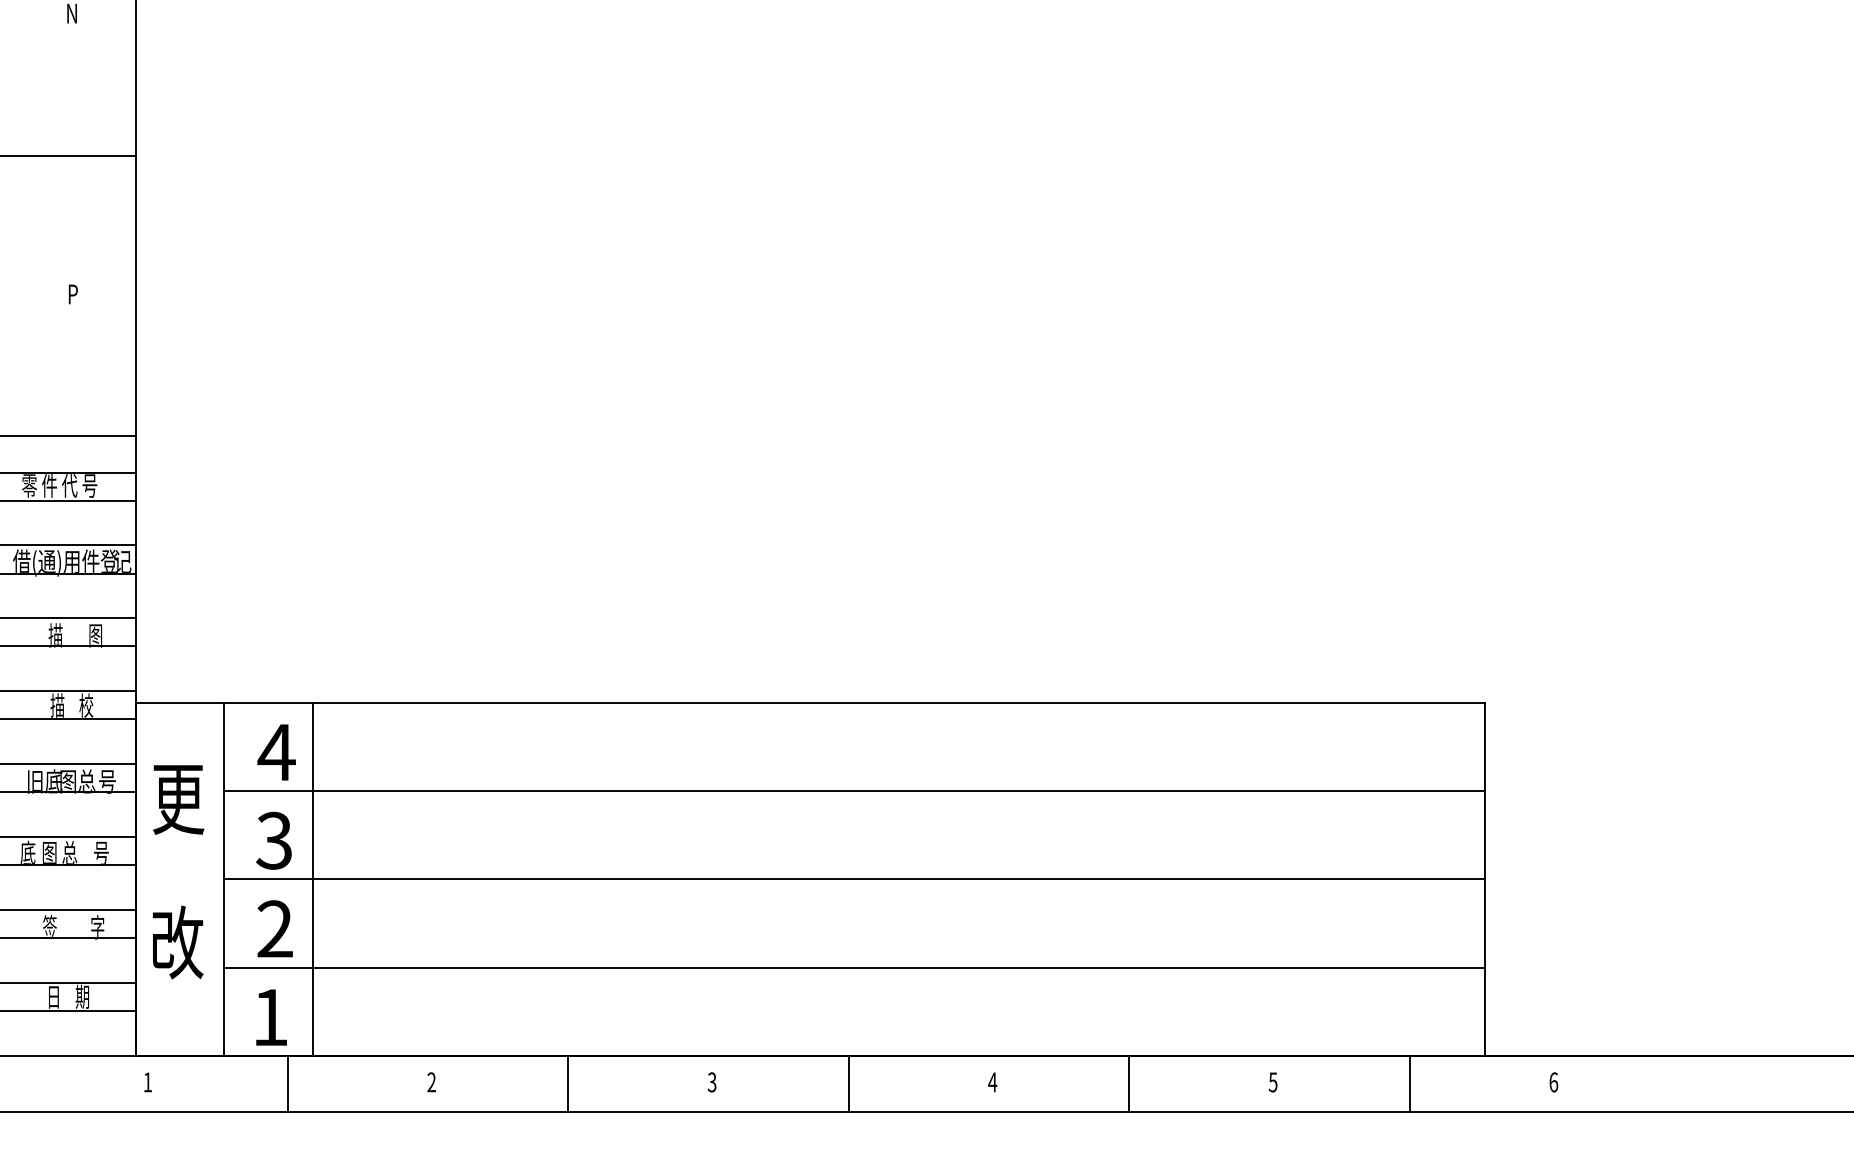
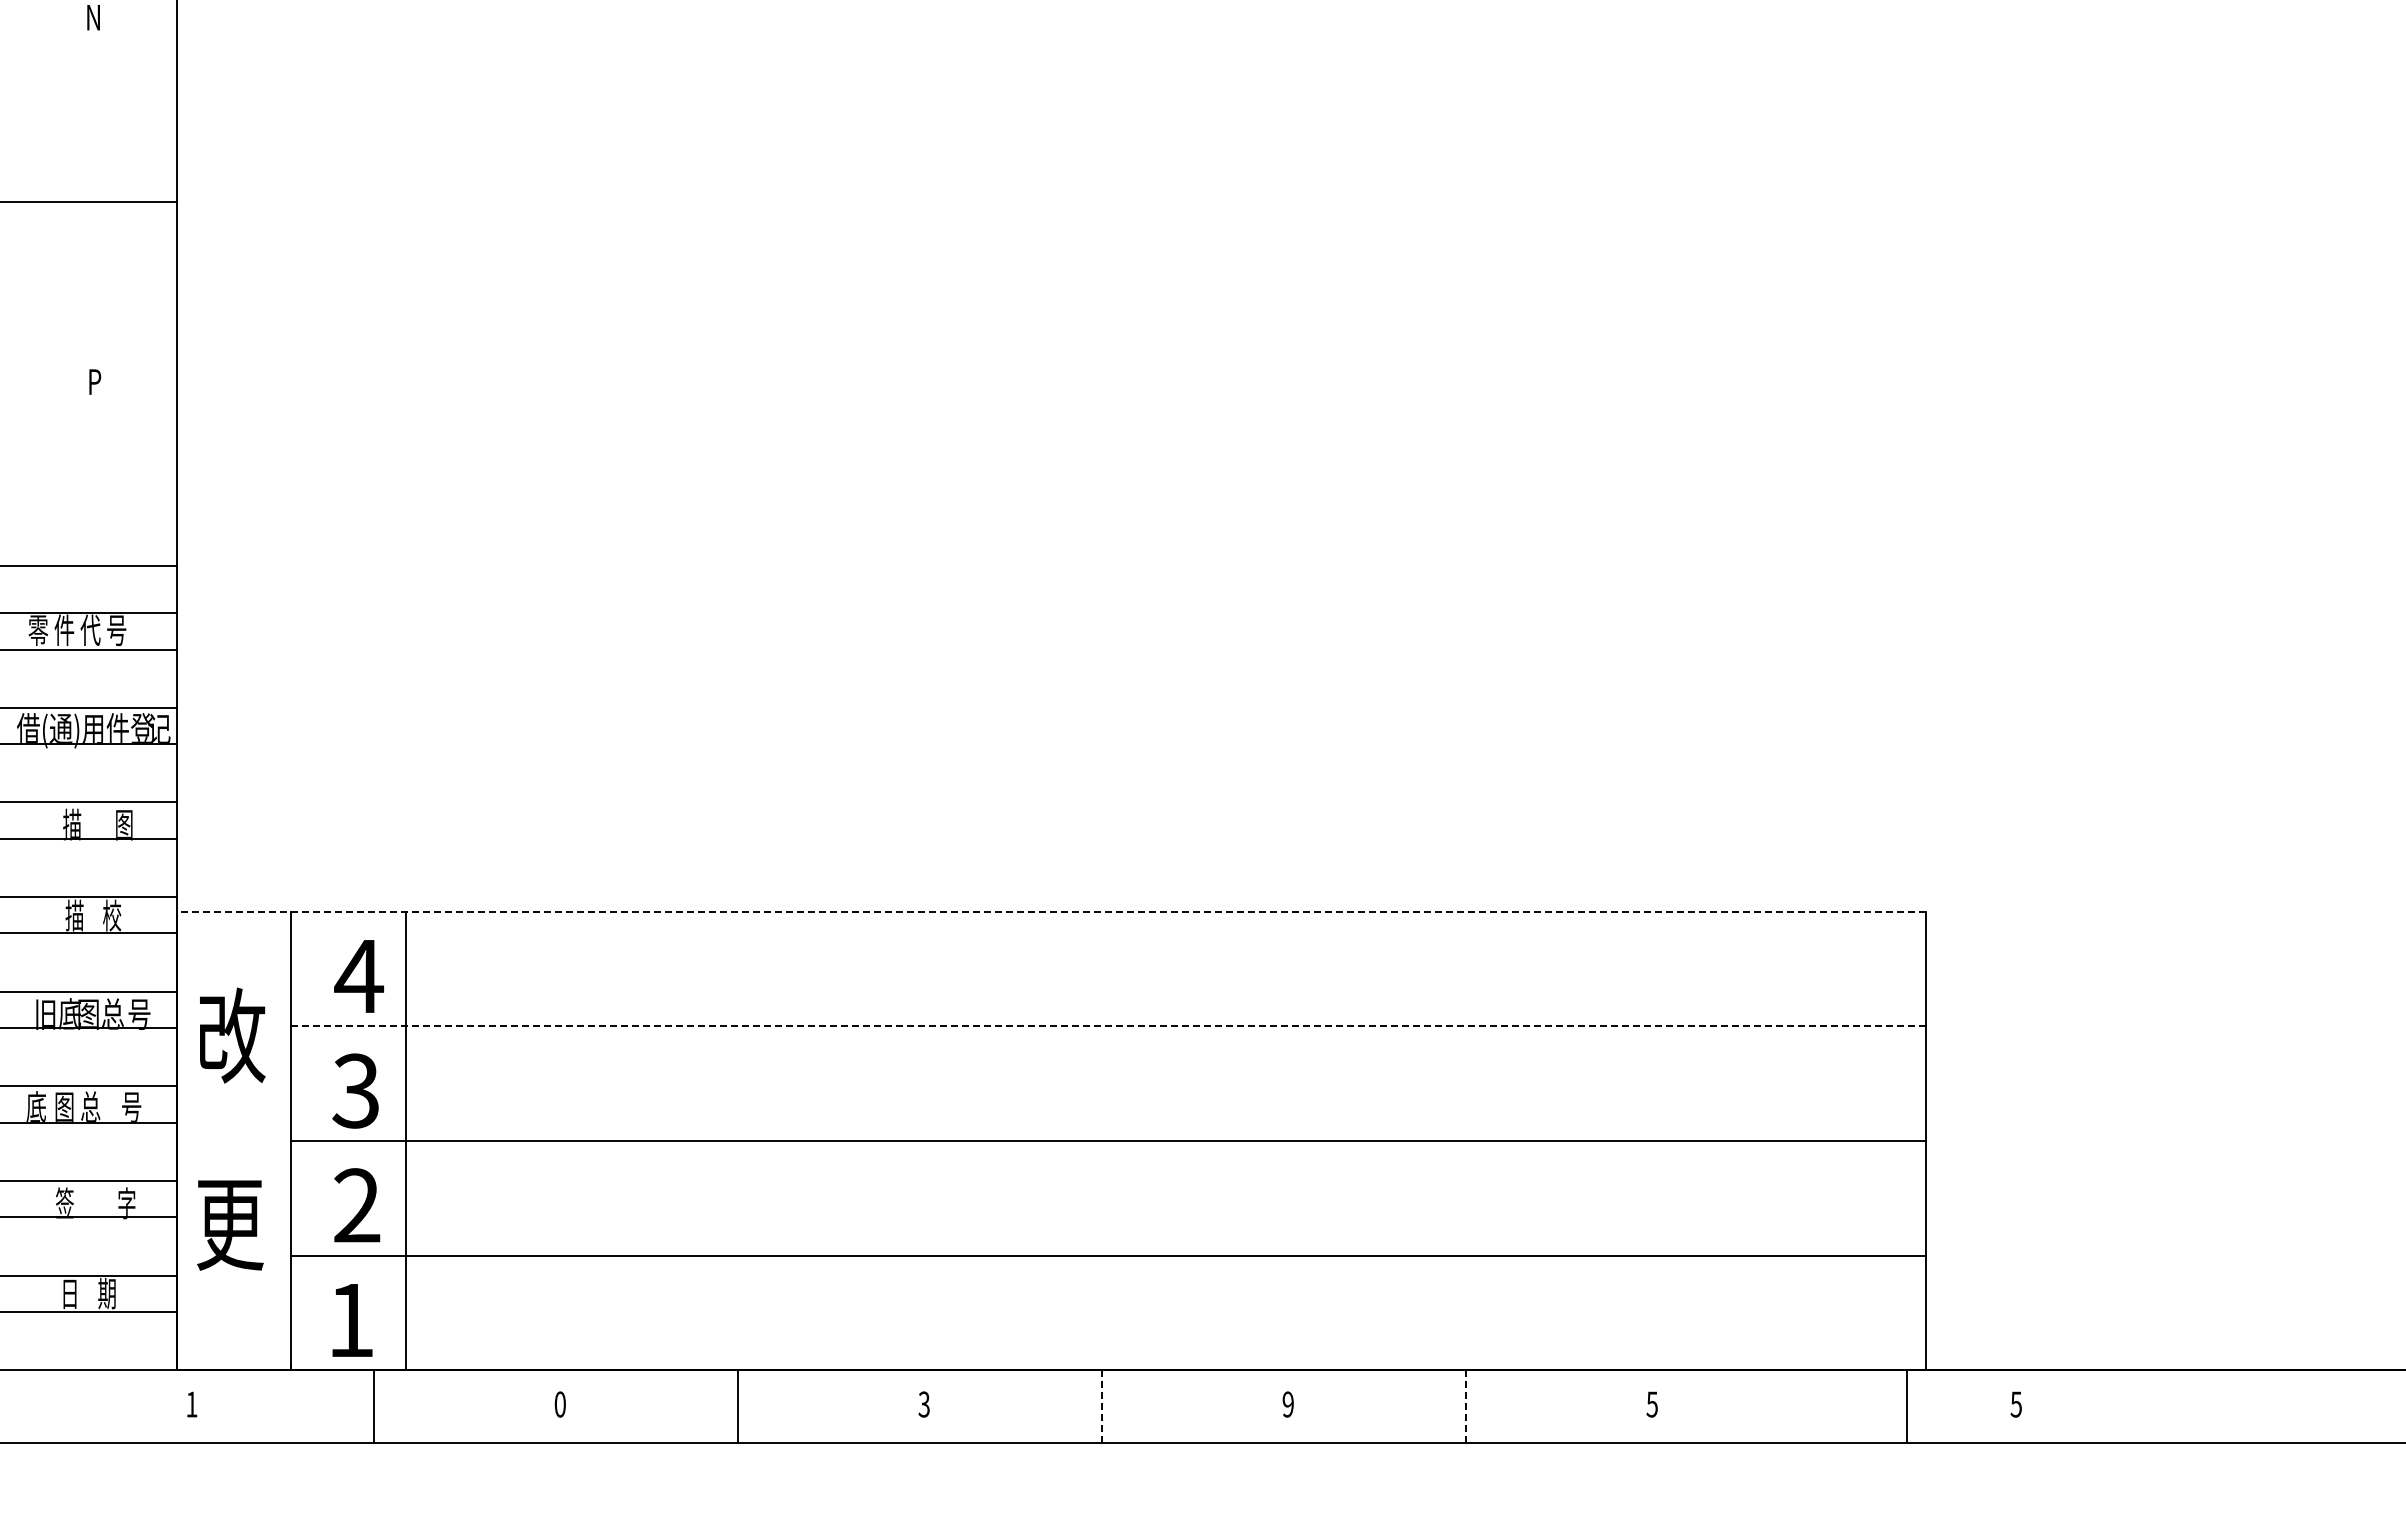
line: (810, 702) -> (1051, 911), solid -> dashed
line: (854, 791) -> (1108, 1026), solid -> dashed
text: (178, 797) -> (231, 1035), 更 -> 改
text: (177, 942) -> (230, 1222), 改 -> 更
text: (431, 1082) -> (559, 1404), 2 -> 0
text: (992, 1082) -> (1288, 1404), 4 -> 9
text: (1553, 1082) -> (2016, 1404), 6 -> 5
line: (848, 1083) -> (1101, 1406), solid -> dashed
line: (1129, 1083) -> (1465, 1406), solid -> dashed
line: (1409, 1083) -> (1906, 1406), moved

